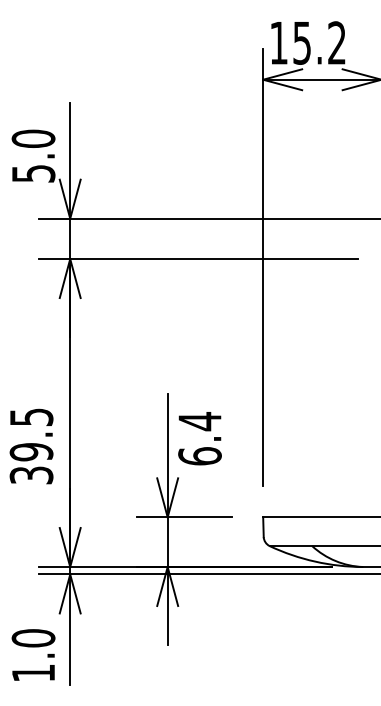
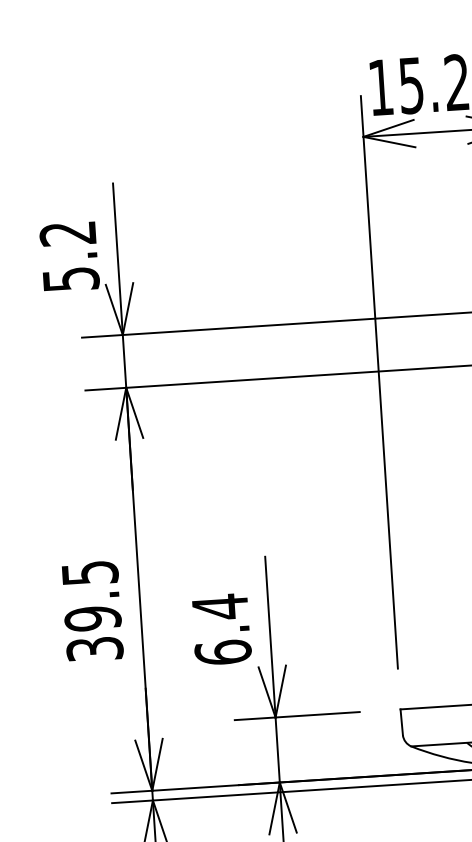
text: (33, 138) -> (67, 233), 5.0 -> 5.2
text: (199, 438) -> (221, 629), moved
text: (31, 446) -> (92, 611), moved

